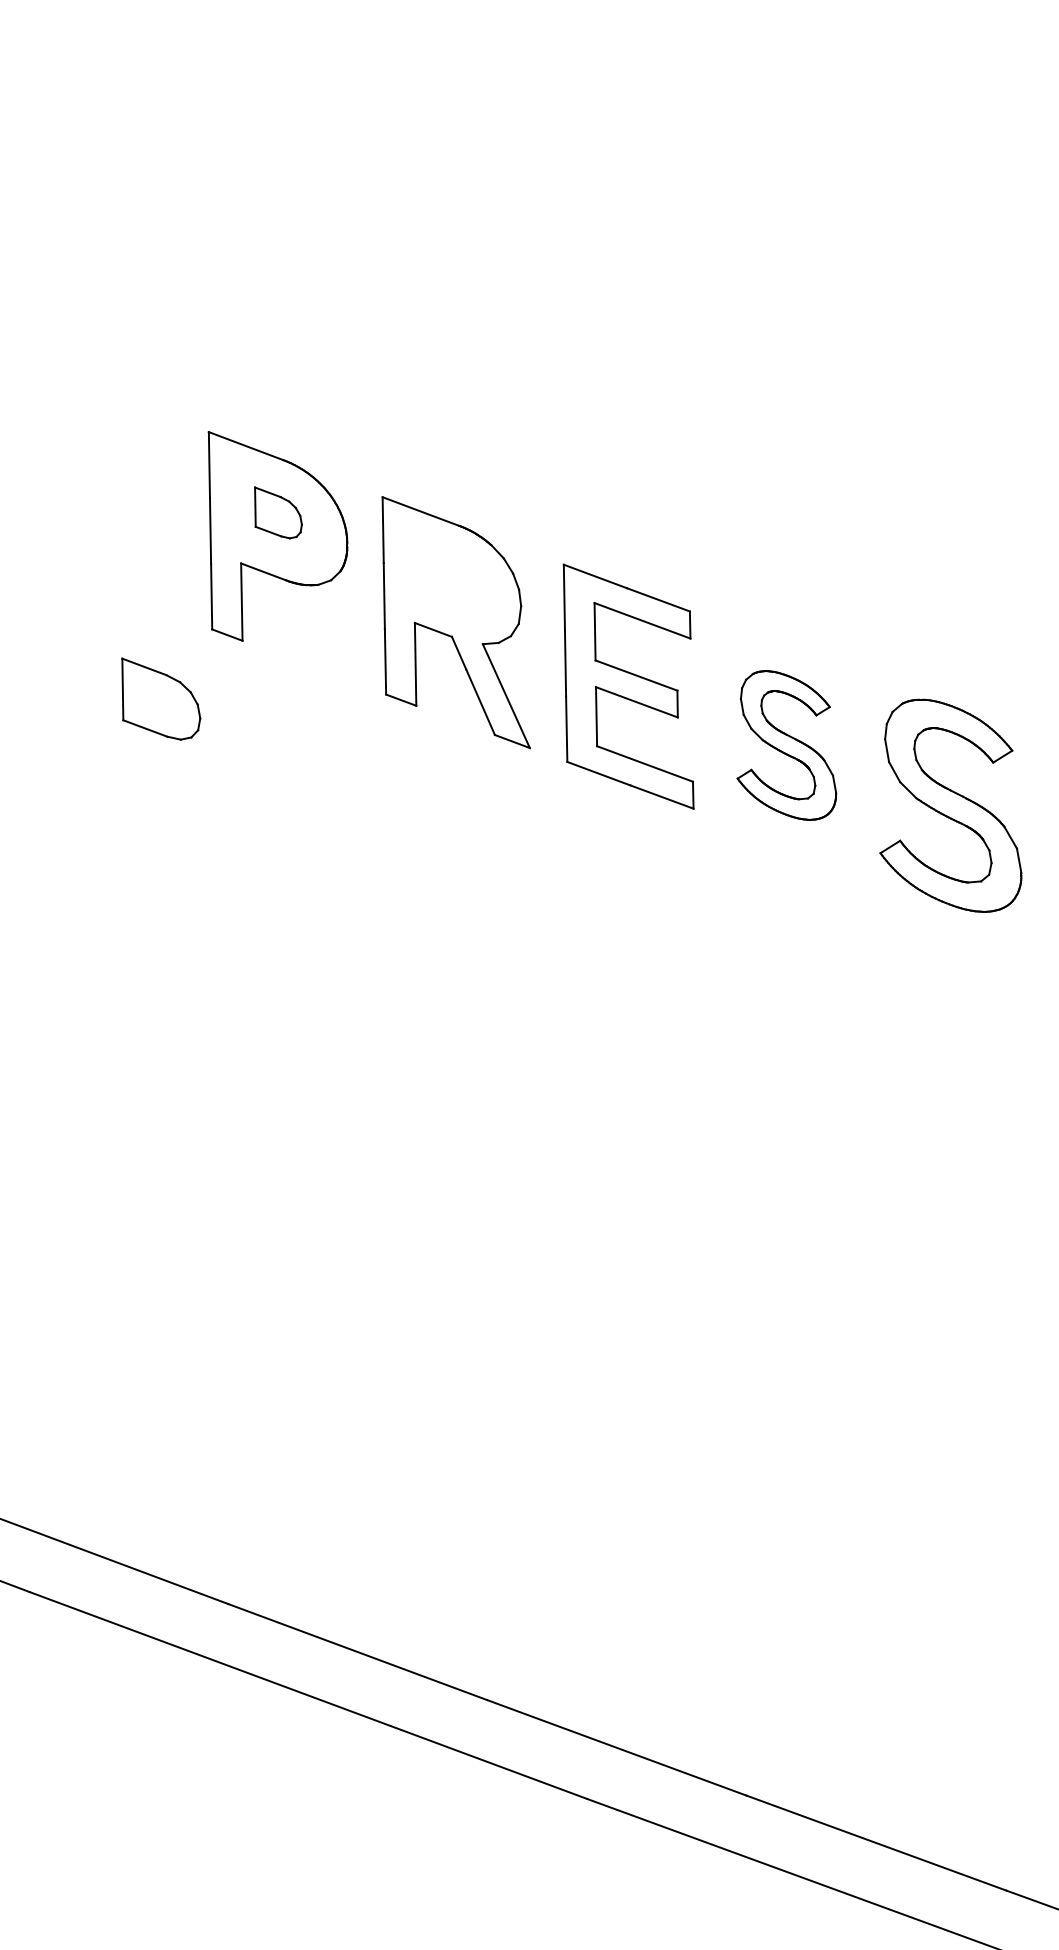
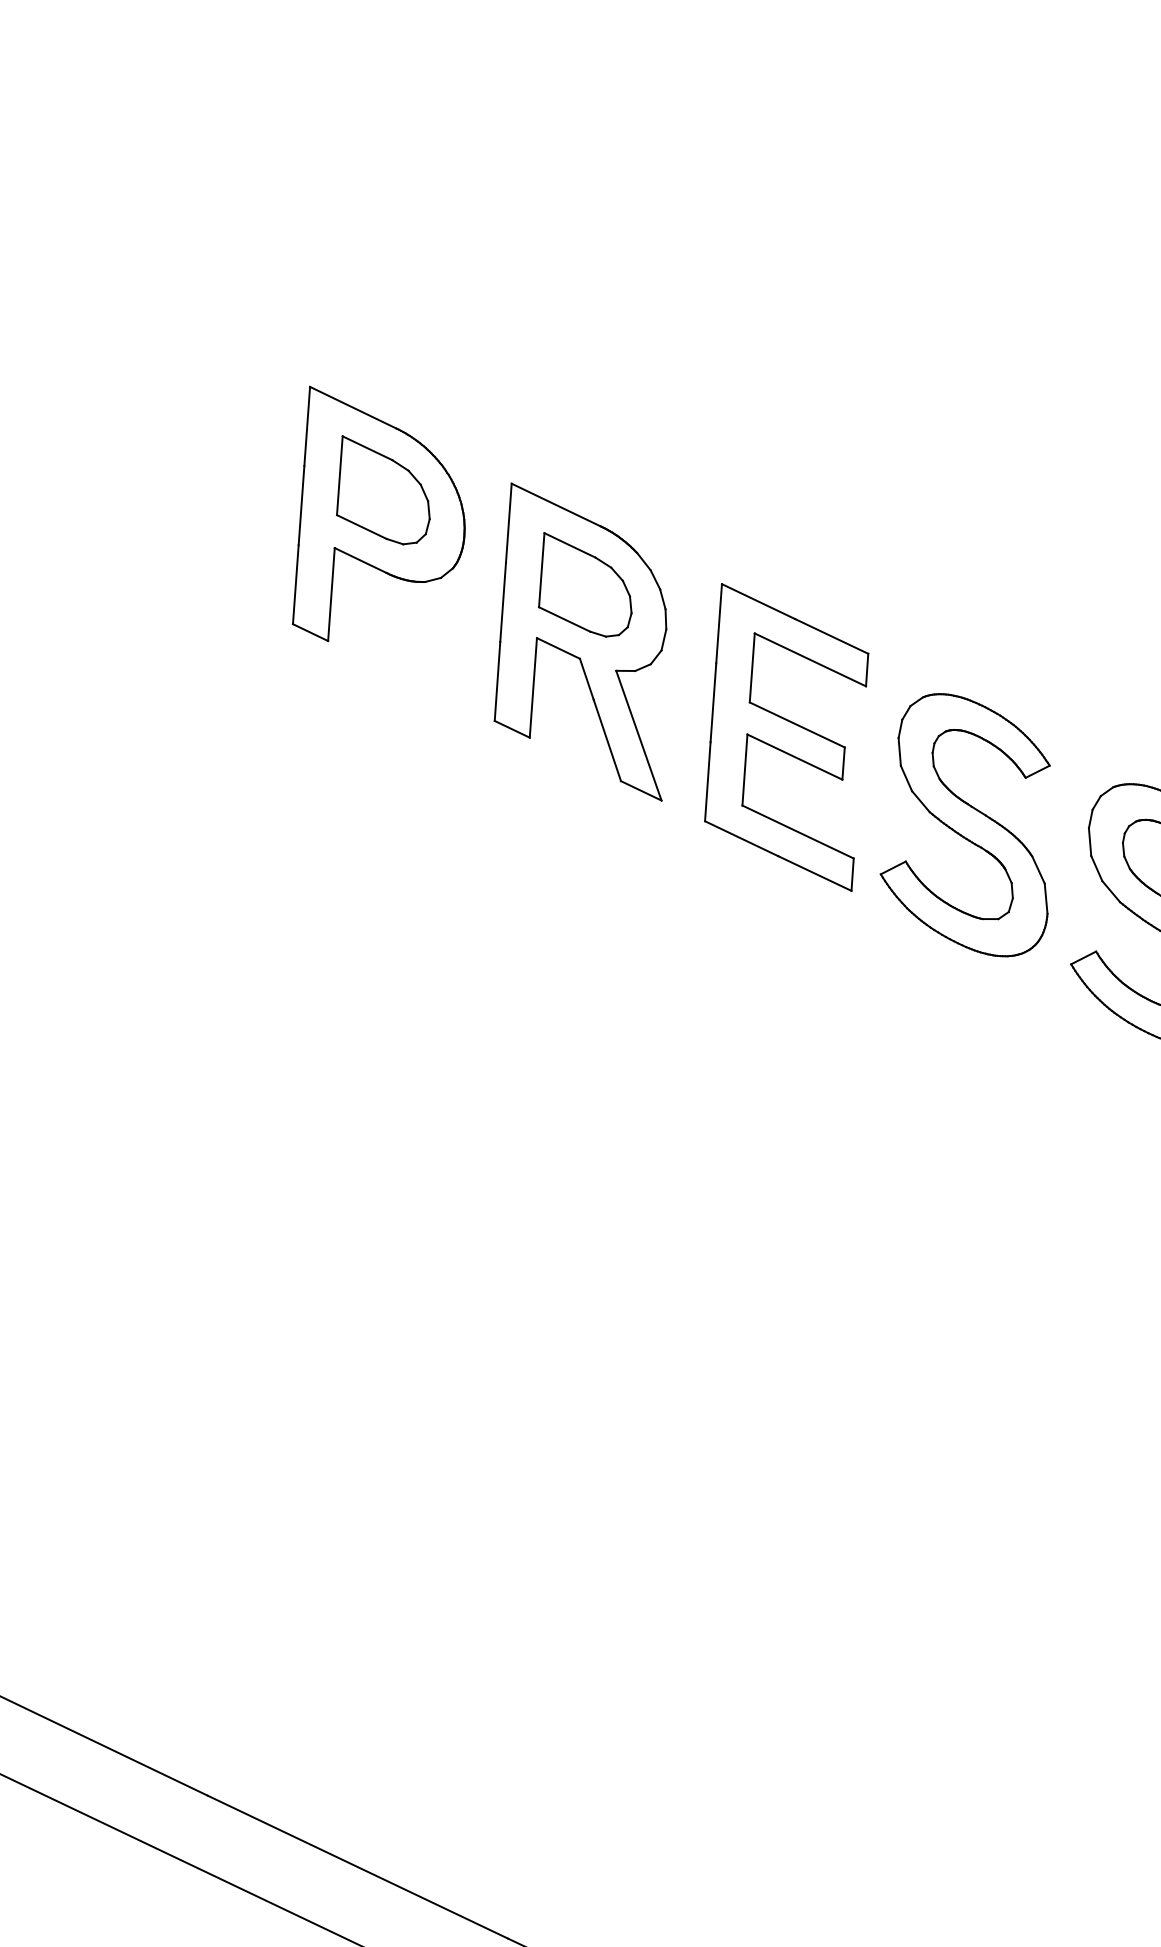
part: (278, 512) -> (385, 490), size x1.67
part: (161, 698) -> (587, 585), moved
part: (786, 745) -> (969, 824), size x1.43

